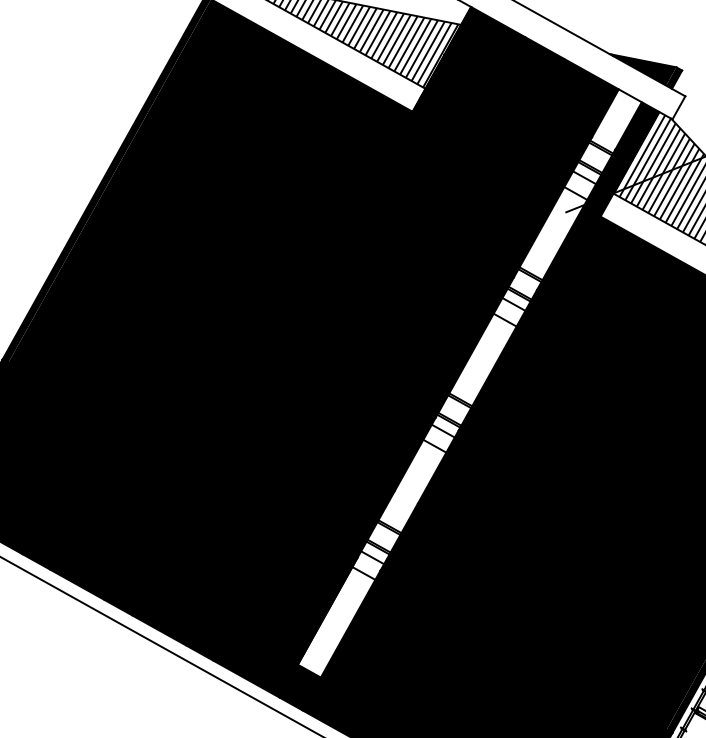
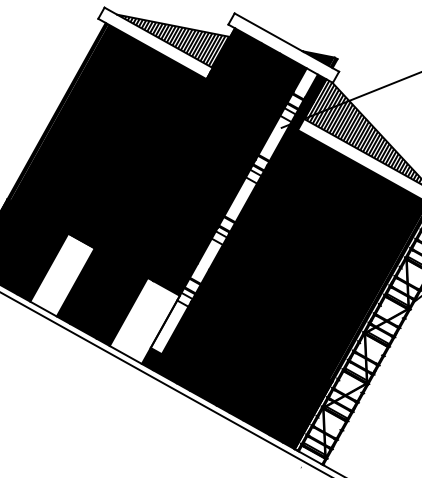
fill: (116, 513) -> (62, 274), removed
fill: (284, 608) -> (144, 320), removed

